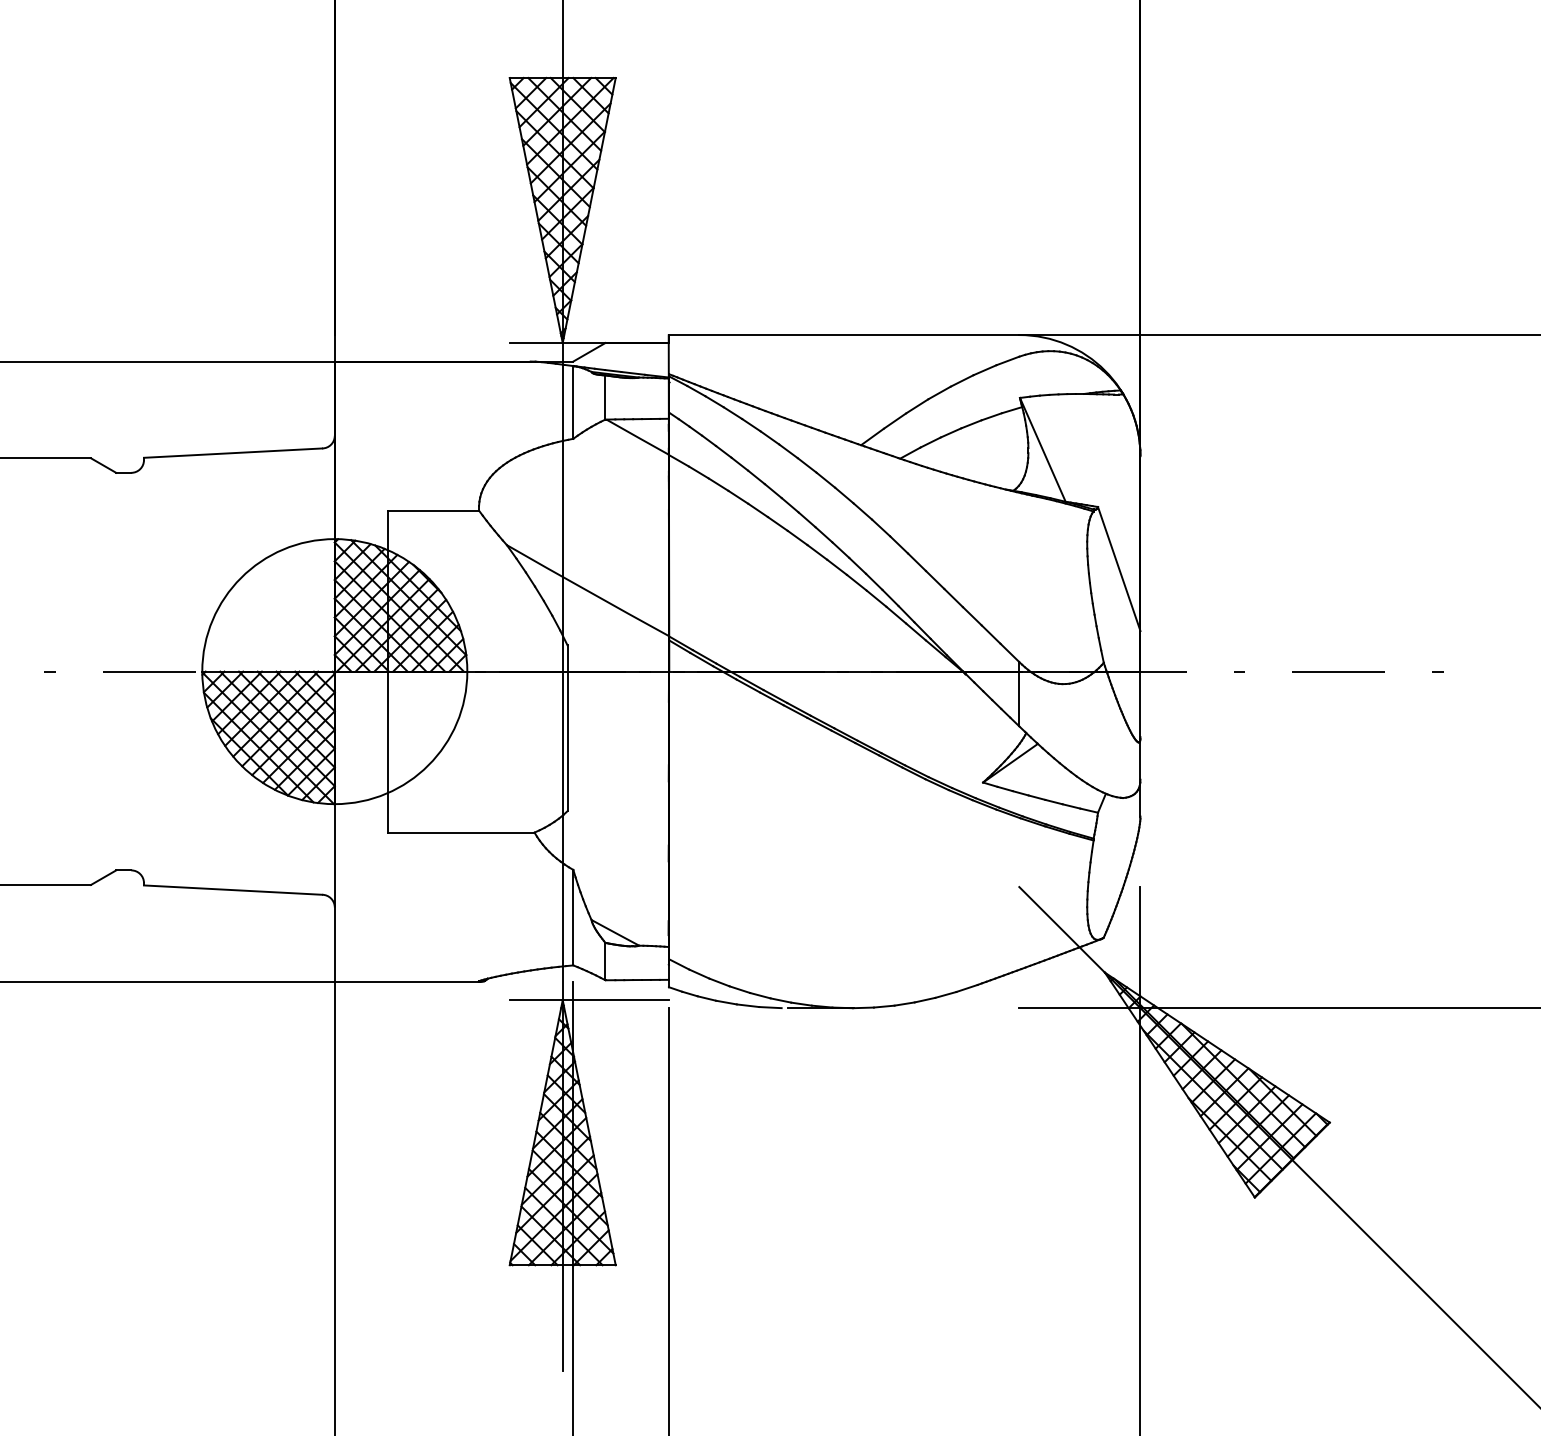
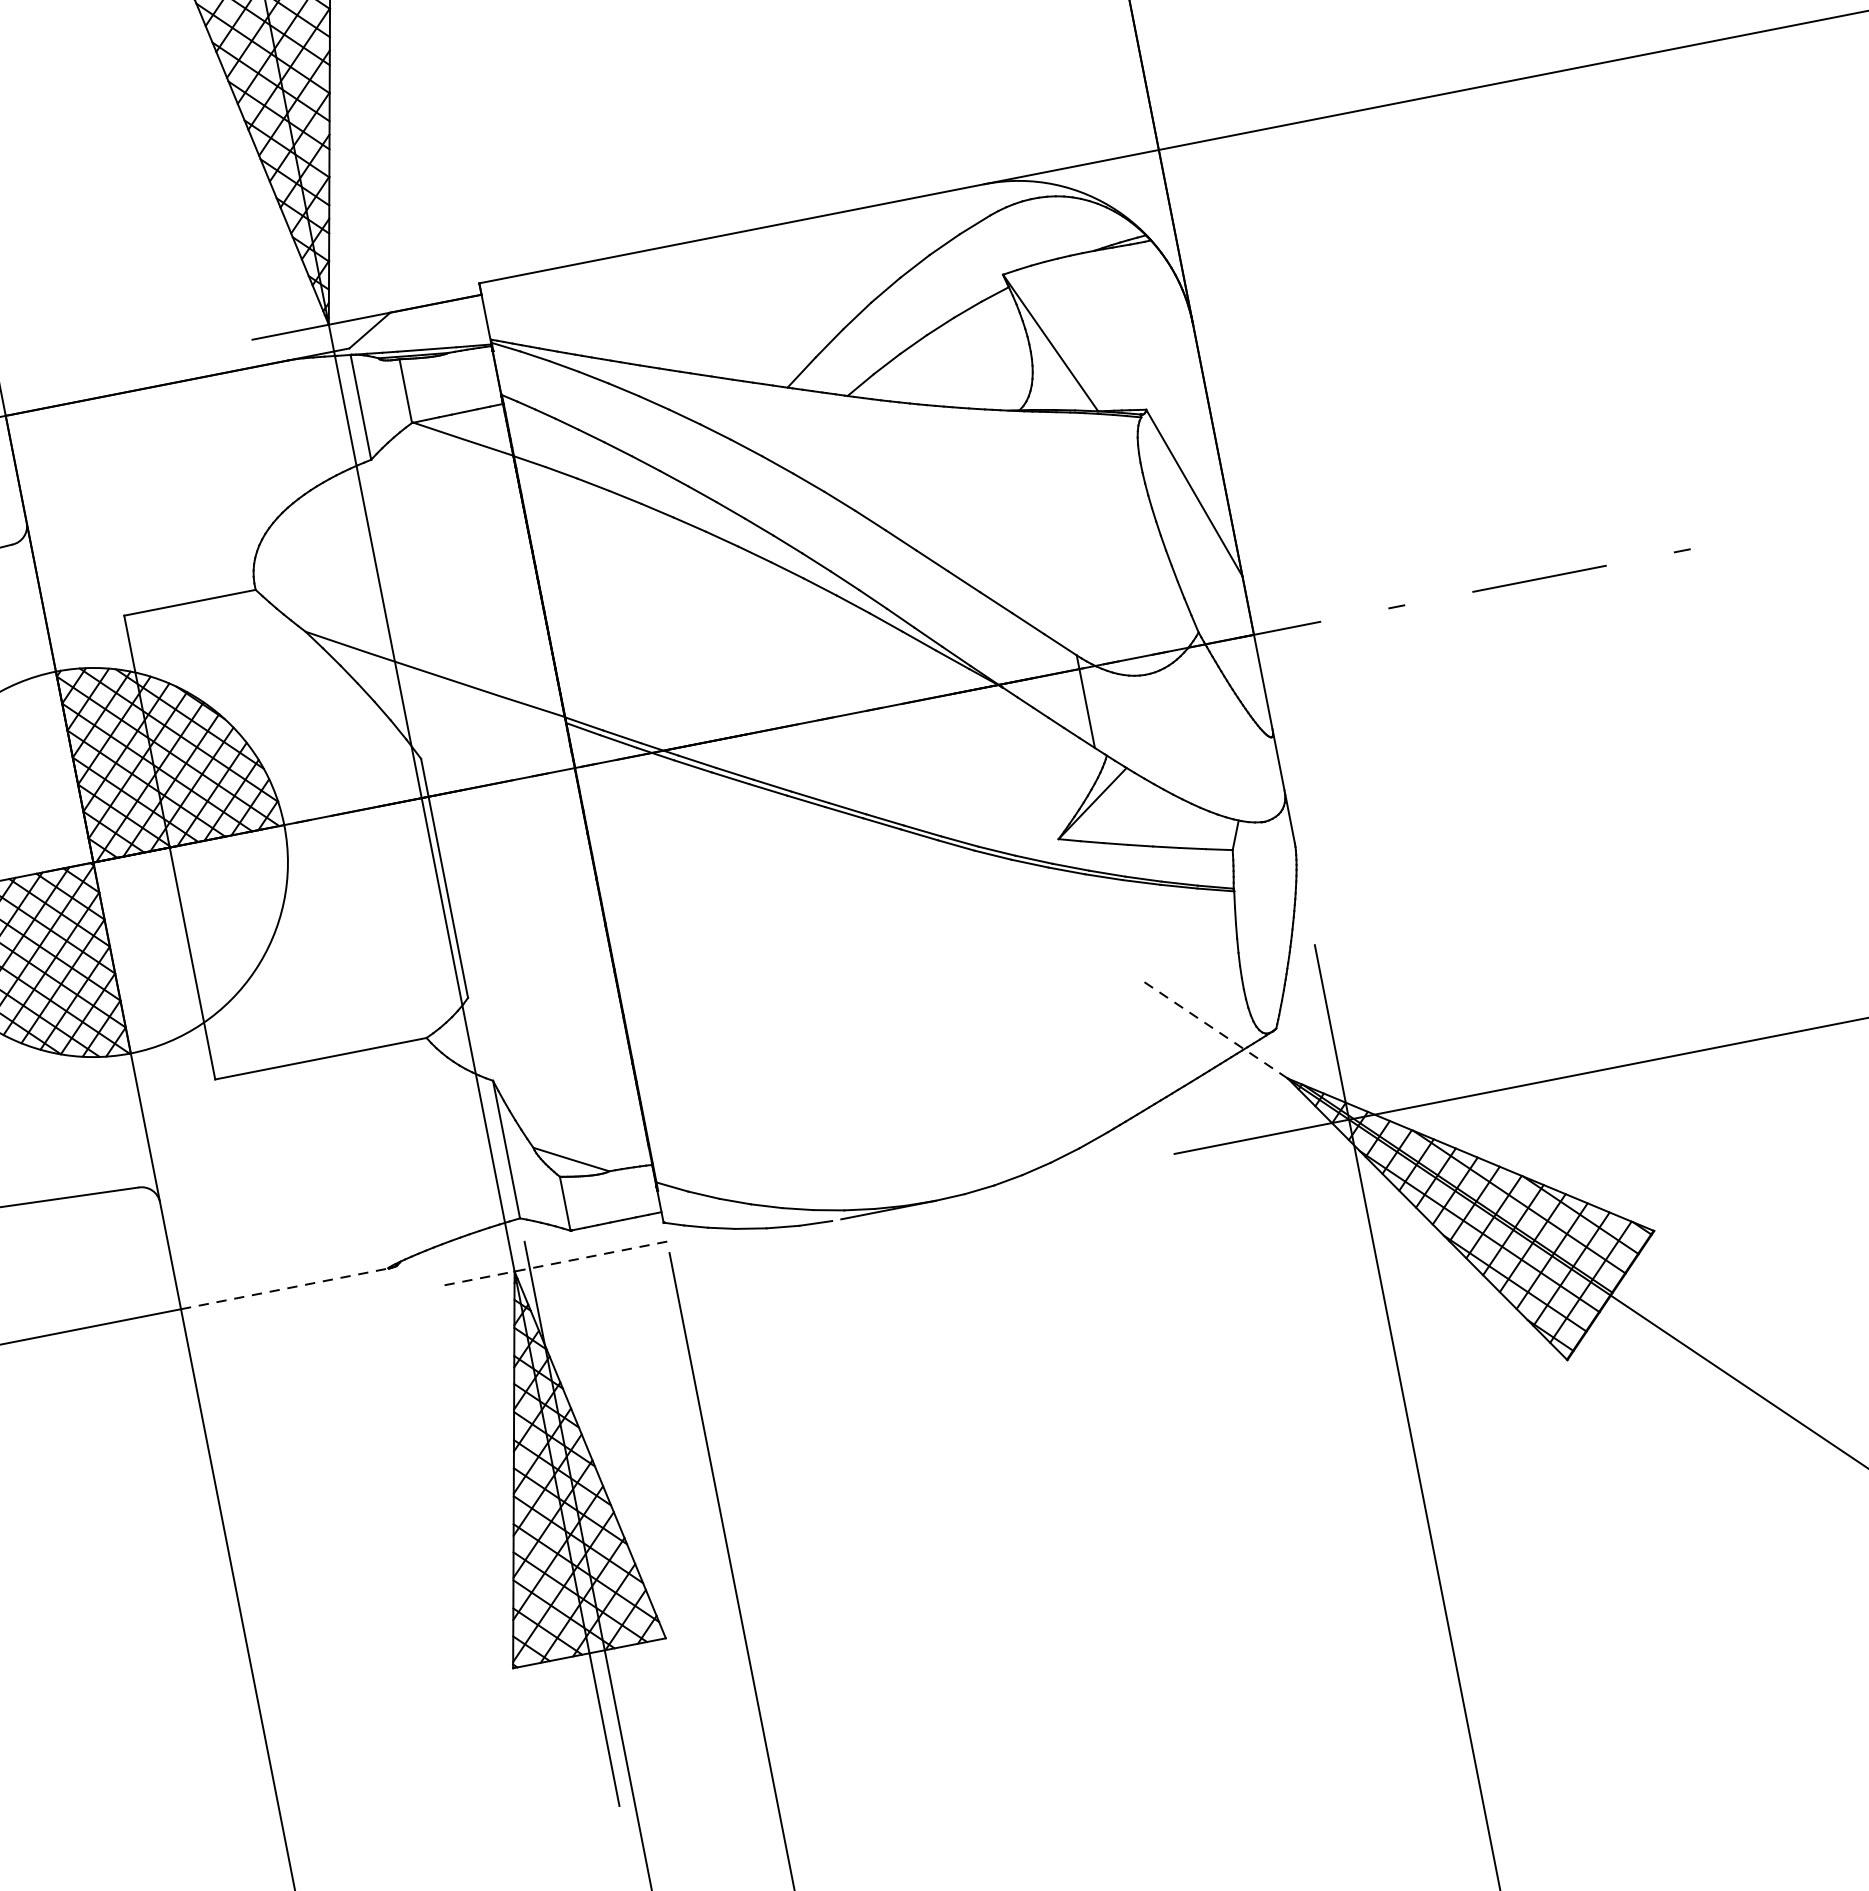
line: (1062, 929) -> (1214, 1028), solid -> dashed
line: (407, 981) -> (285, 1288), solid -> dashed
line: (589, 1000) -> (553, 1264), solid -> dashed

